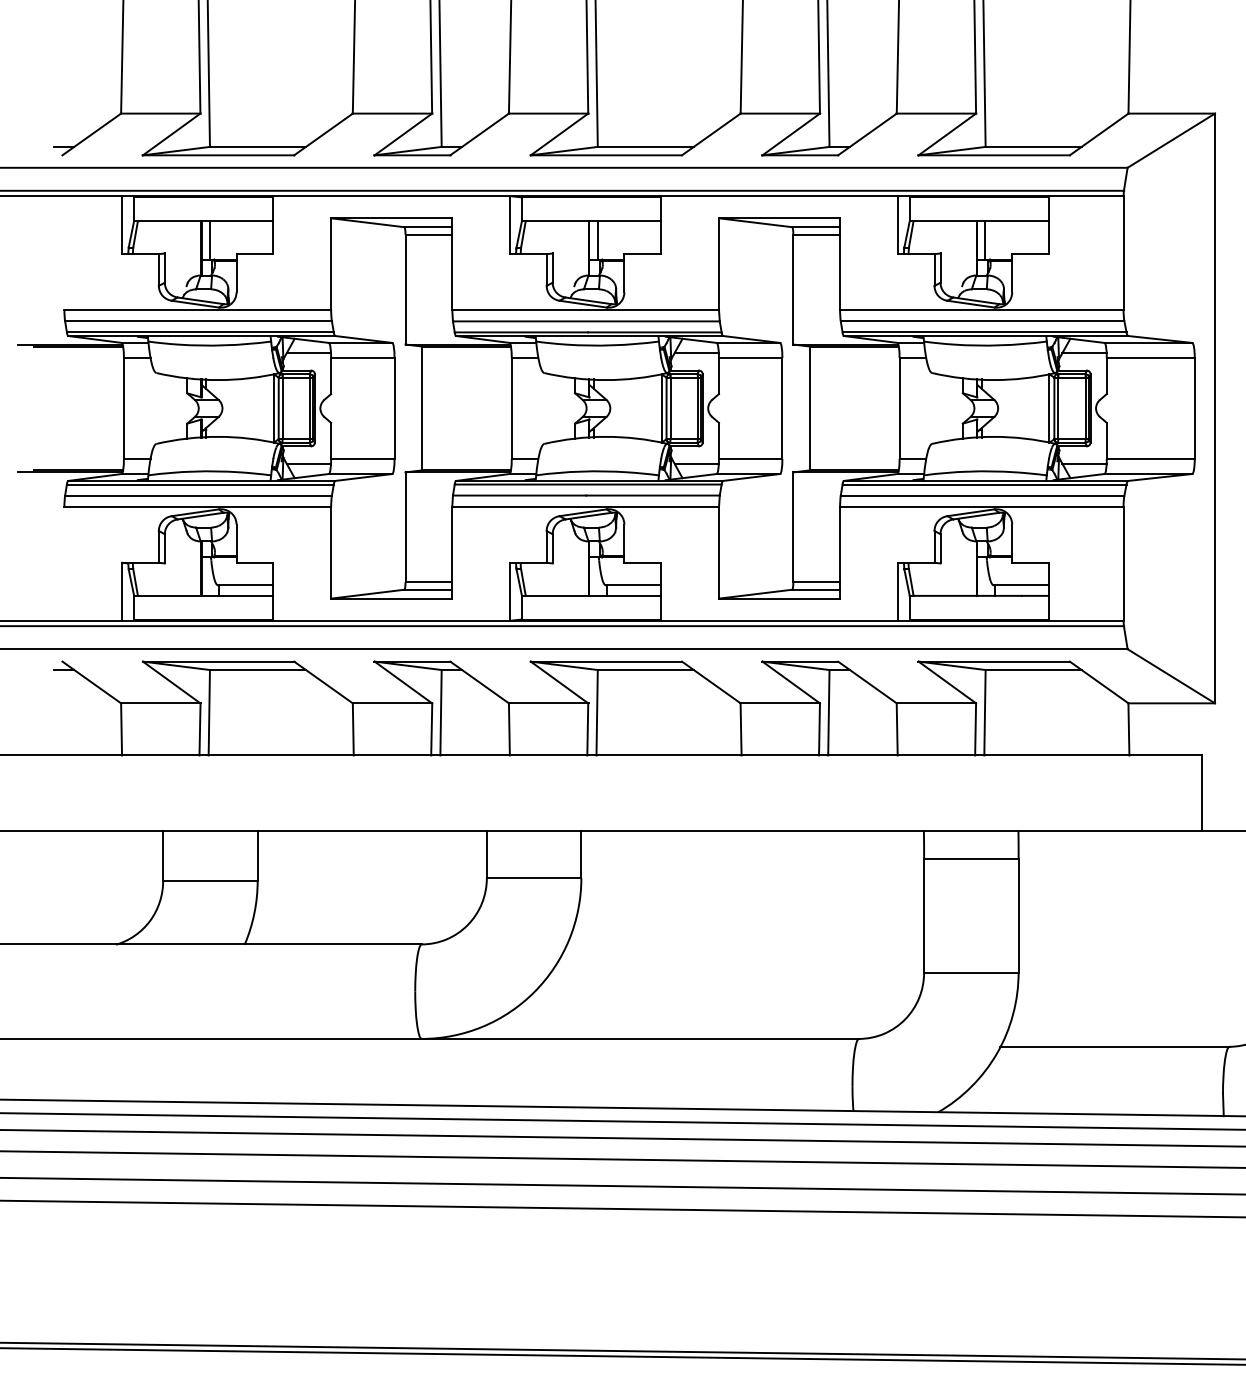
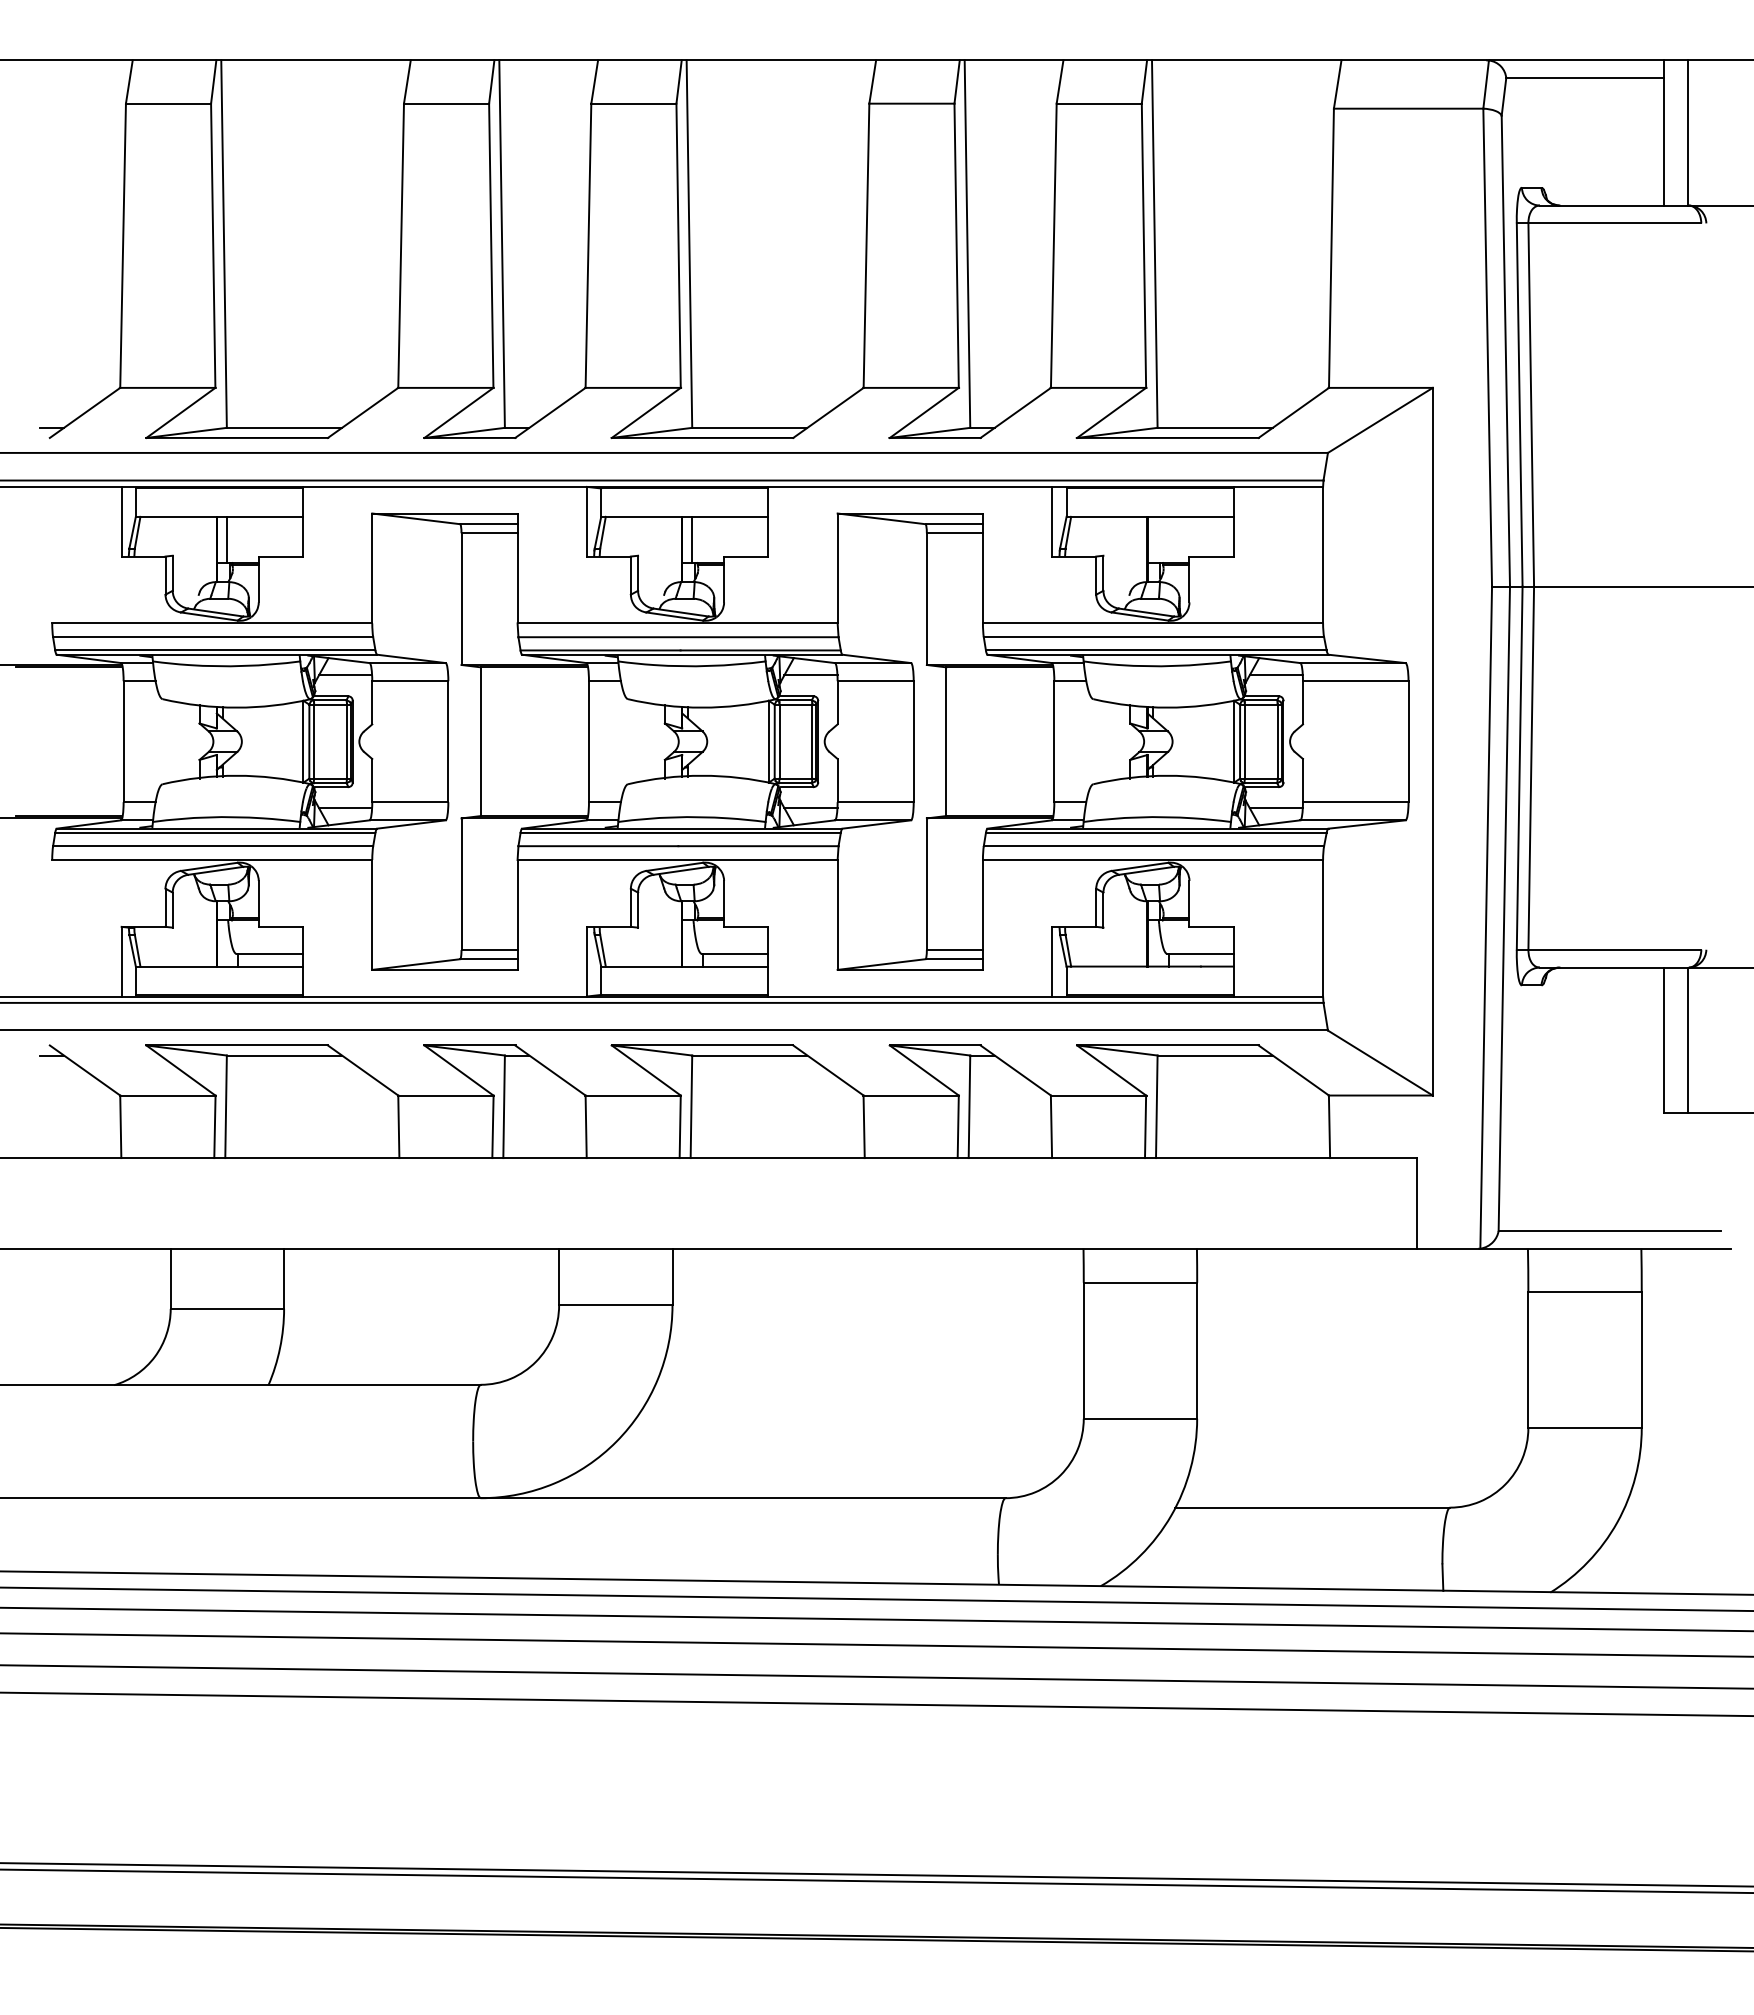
line: (985, 239) -> (1157, 539), removed

